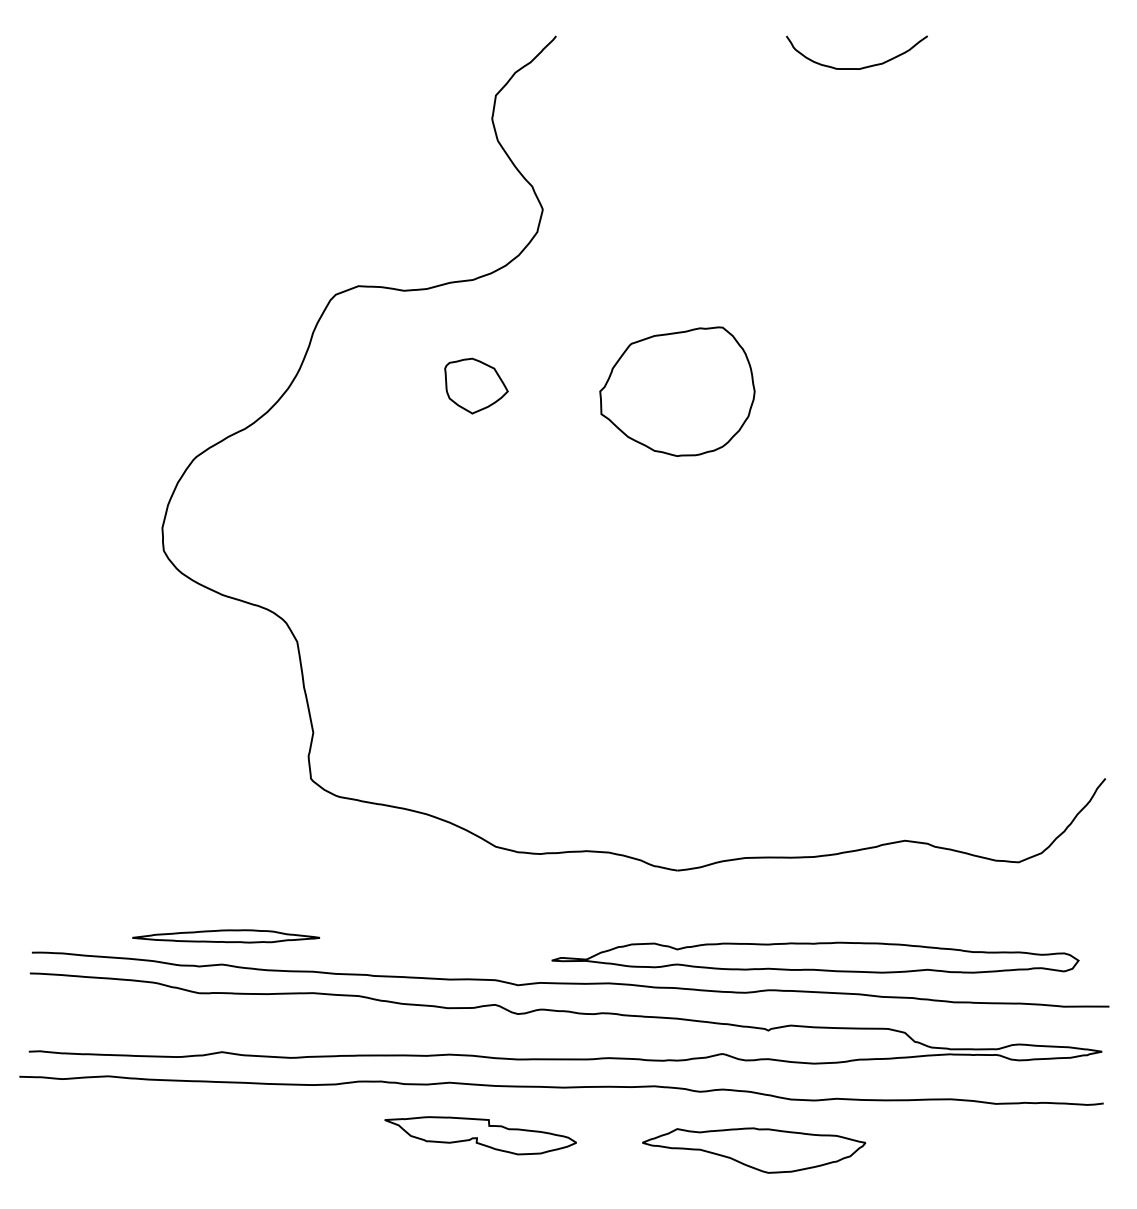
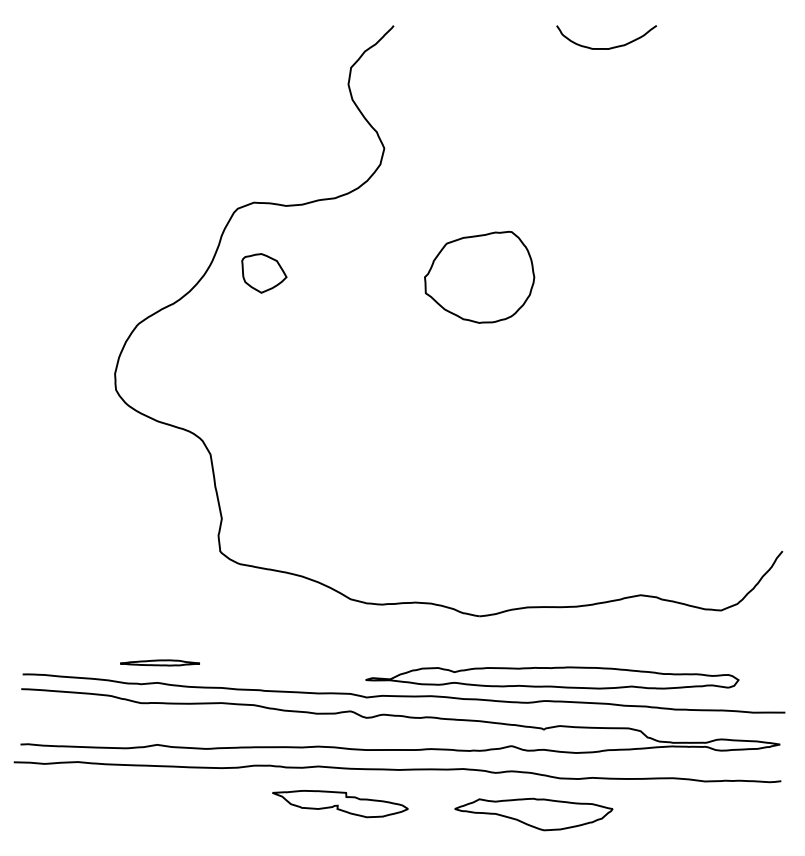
part: (476, 386) -> (264, 273), moved
part: (225, 935) -> (159, 662), size x0.6
part: (815, 956) -> (552, 677), moved

